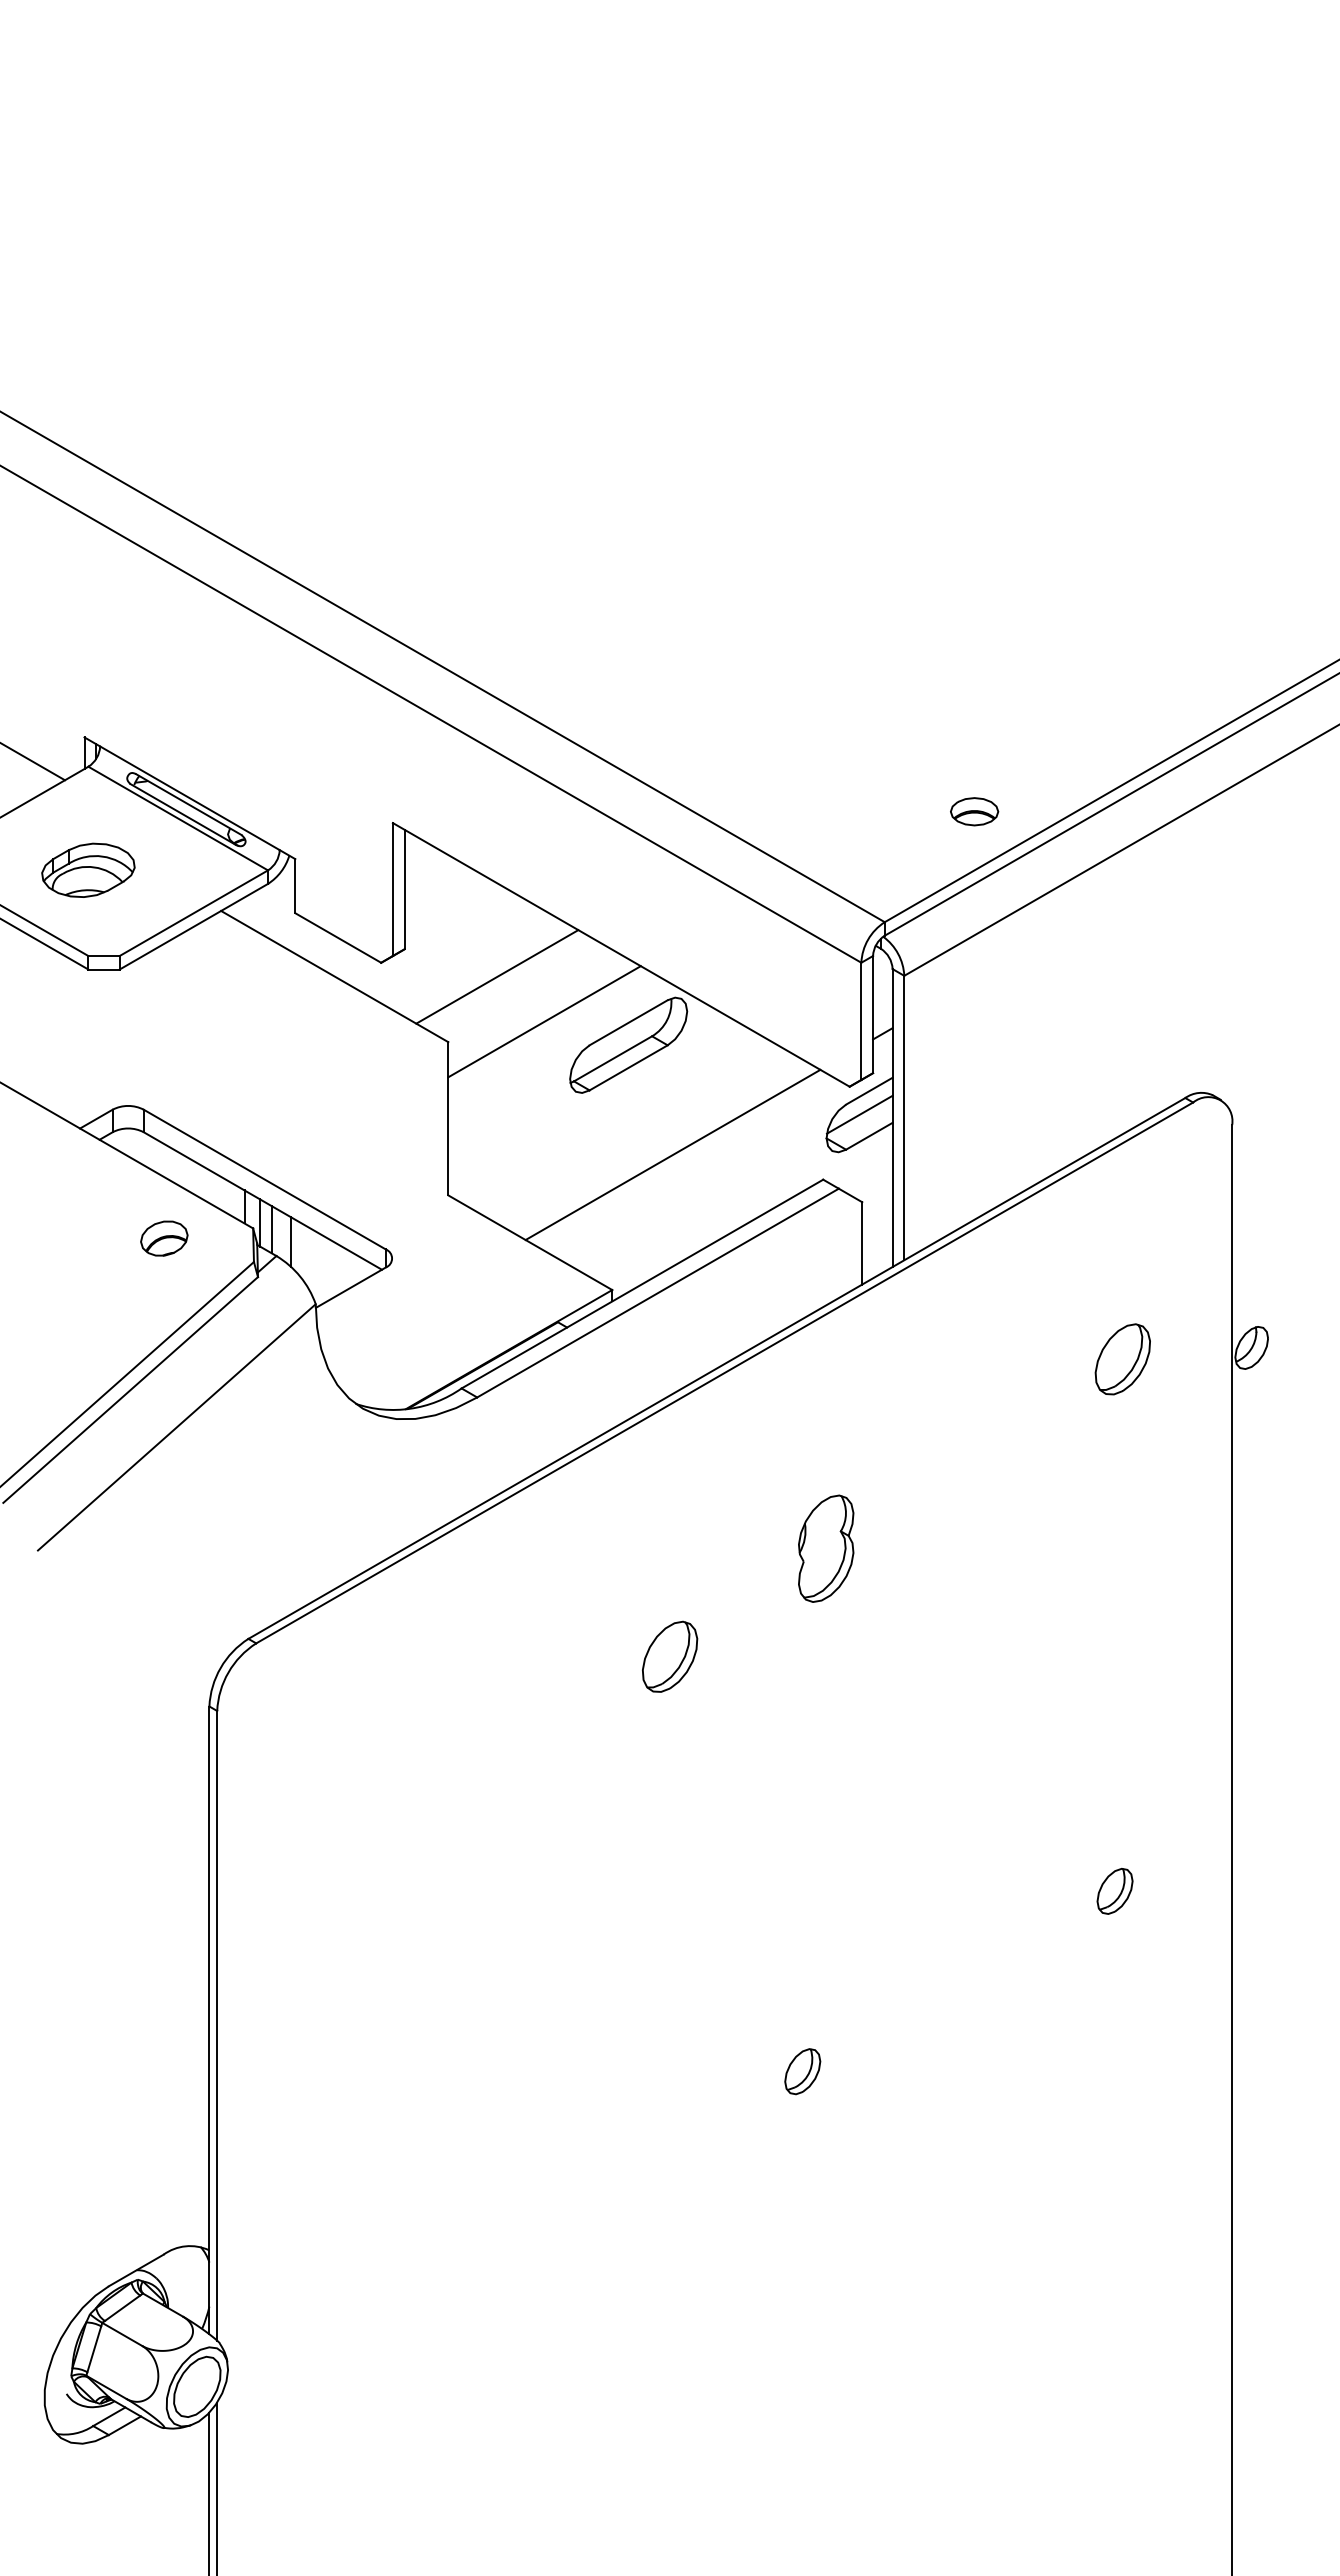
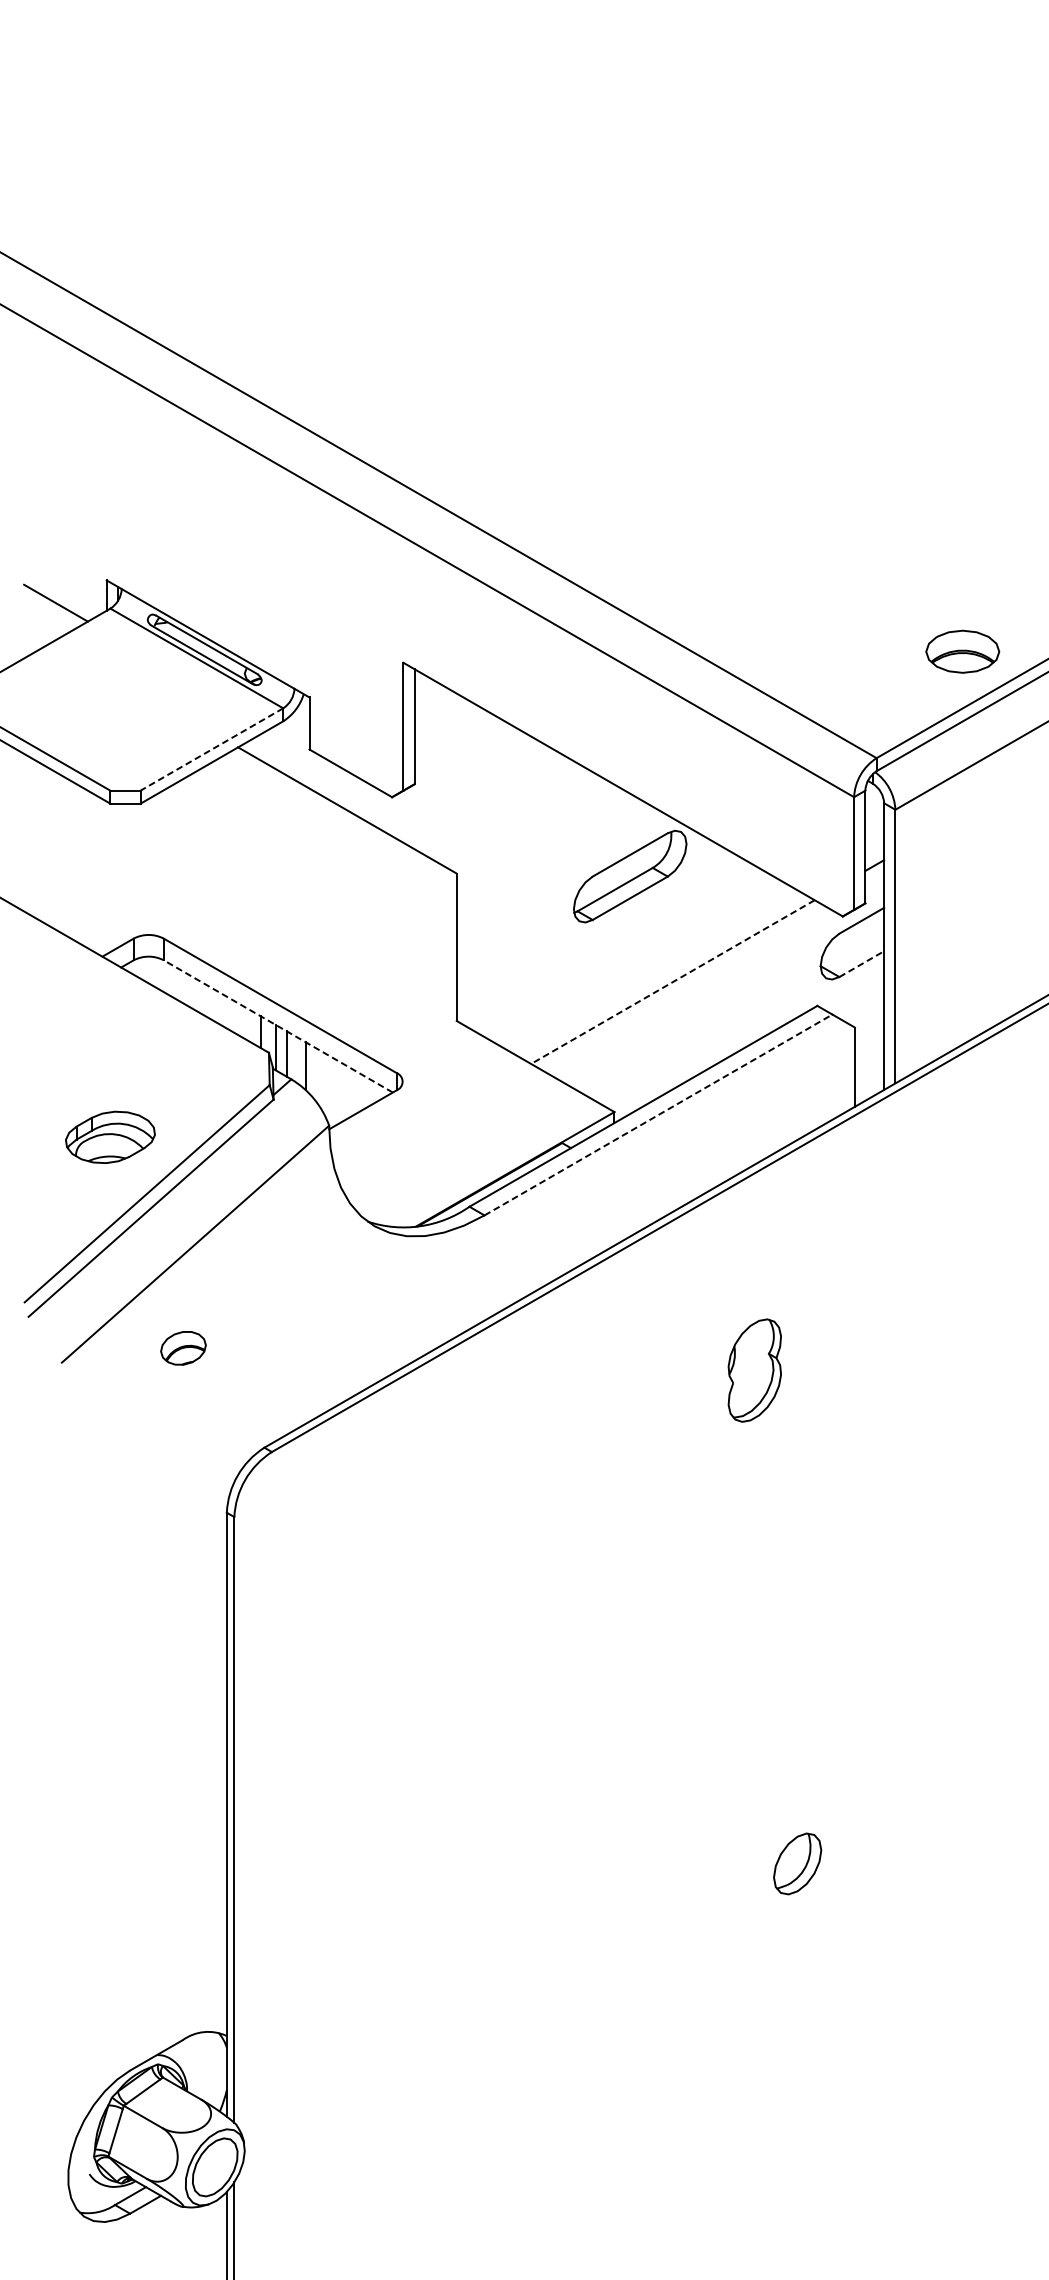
part: (974, 811) -> (962, 651), size x1.6
part: (88, 869) -> (110, 1136), moved
line: (193, 913) -> (211, 749), solid -> dashed
line: (497, 976) -> (504, 810), removed
line: (544, 1021) -> (549, 853), removed
line: (859, 1114) -> (852, 943), removed
line: (869, 1136) -> (861, 964), solid -> dashed
line: (672, 1155) -> (672, 982), solid -> dashed
line: (262, 1200) -> (277, 1025), solid -> dashed
part: (164, 1238) -> (183, 1348), moved
line: (658, 1293) -> (658, 1115), solid -> dashed
part: (826, 1548) -> (755, 1370), moved
part: (670, 1656) -> (670, 1464), removed
part: (802, 2071) -> (797, 1863), size x1.4

